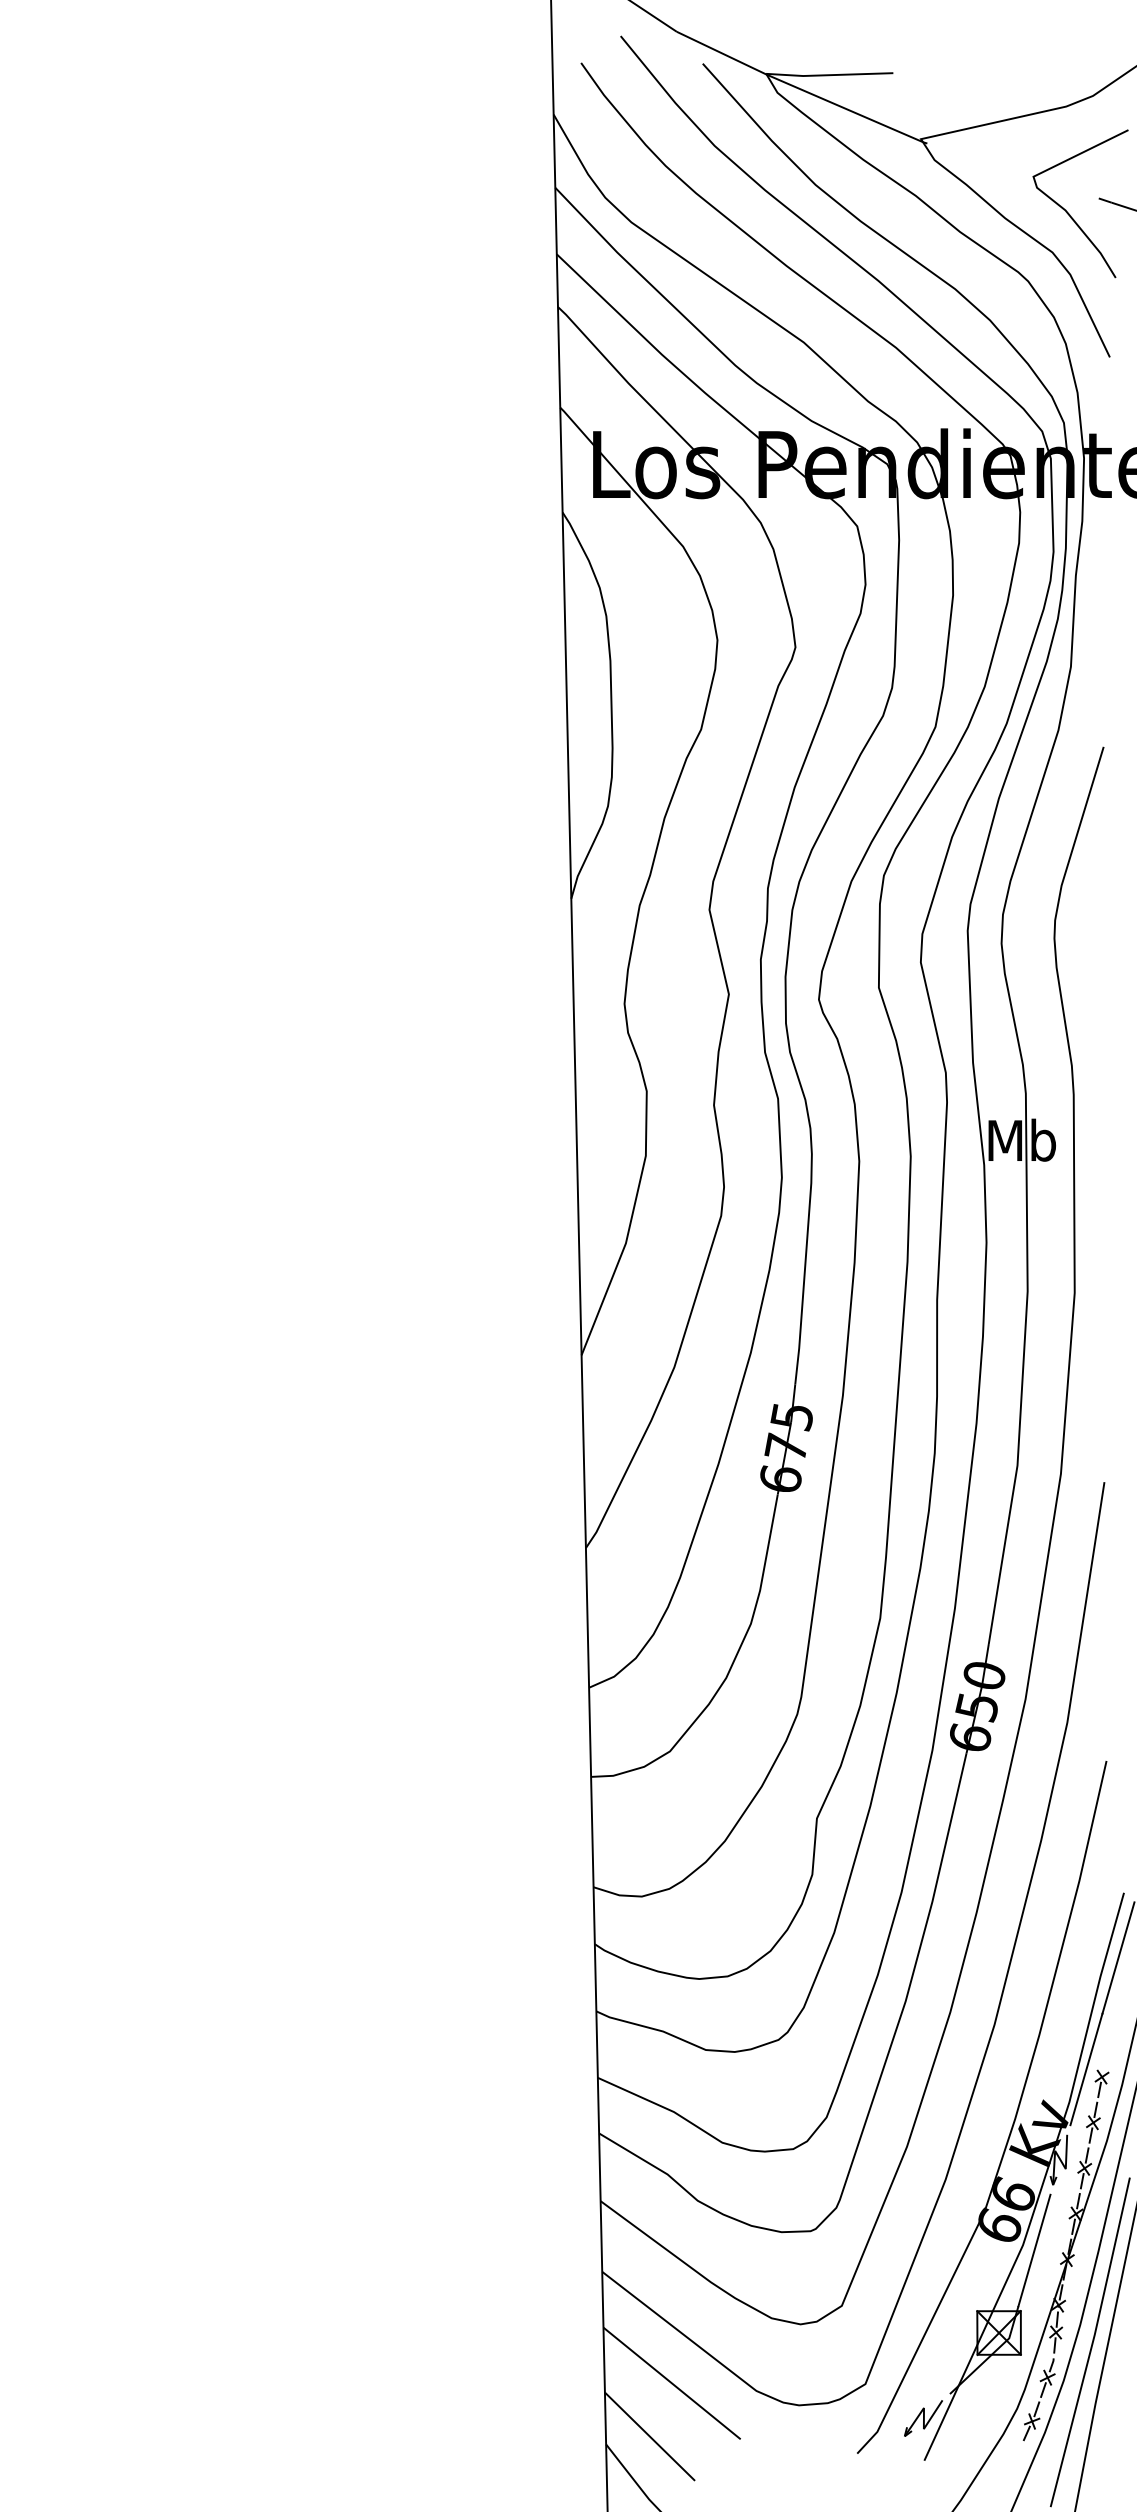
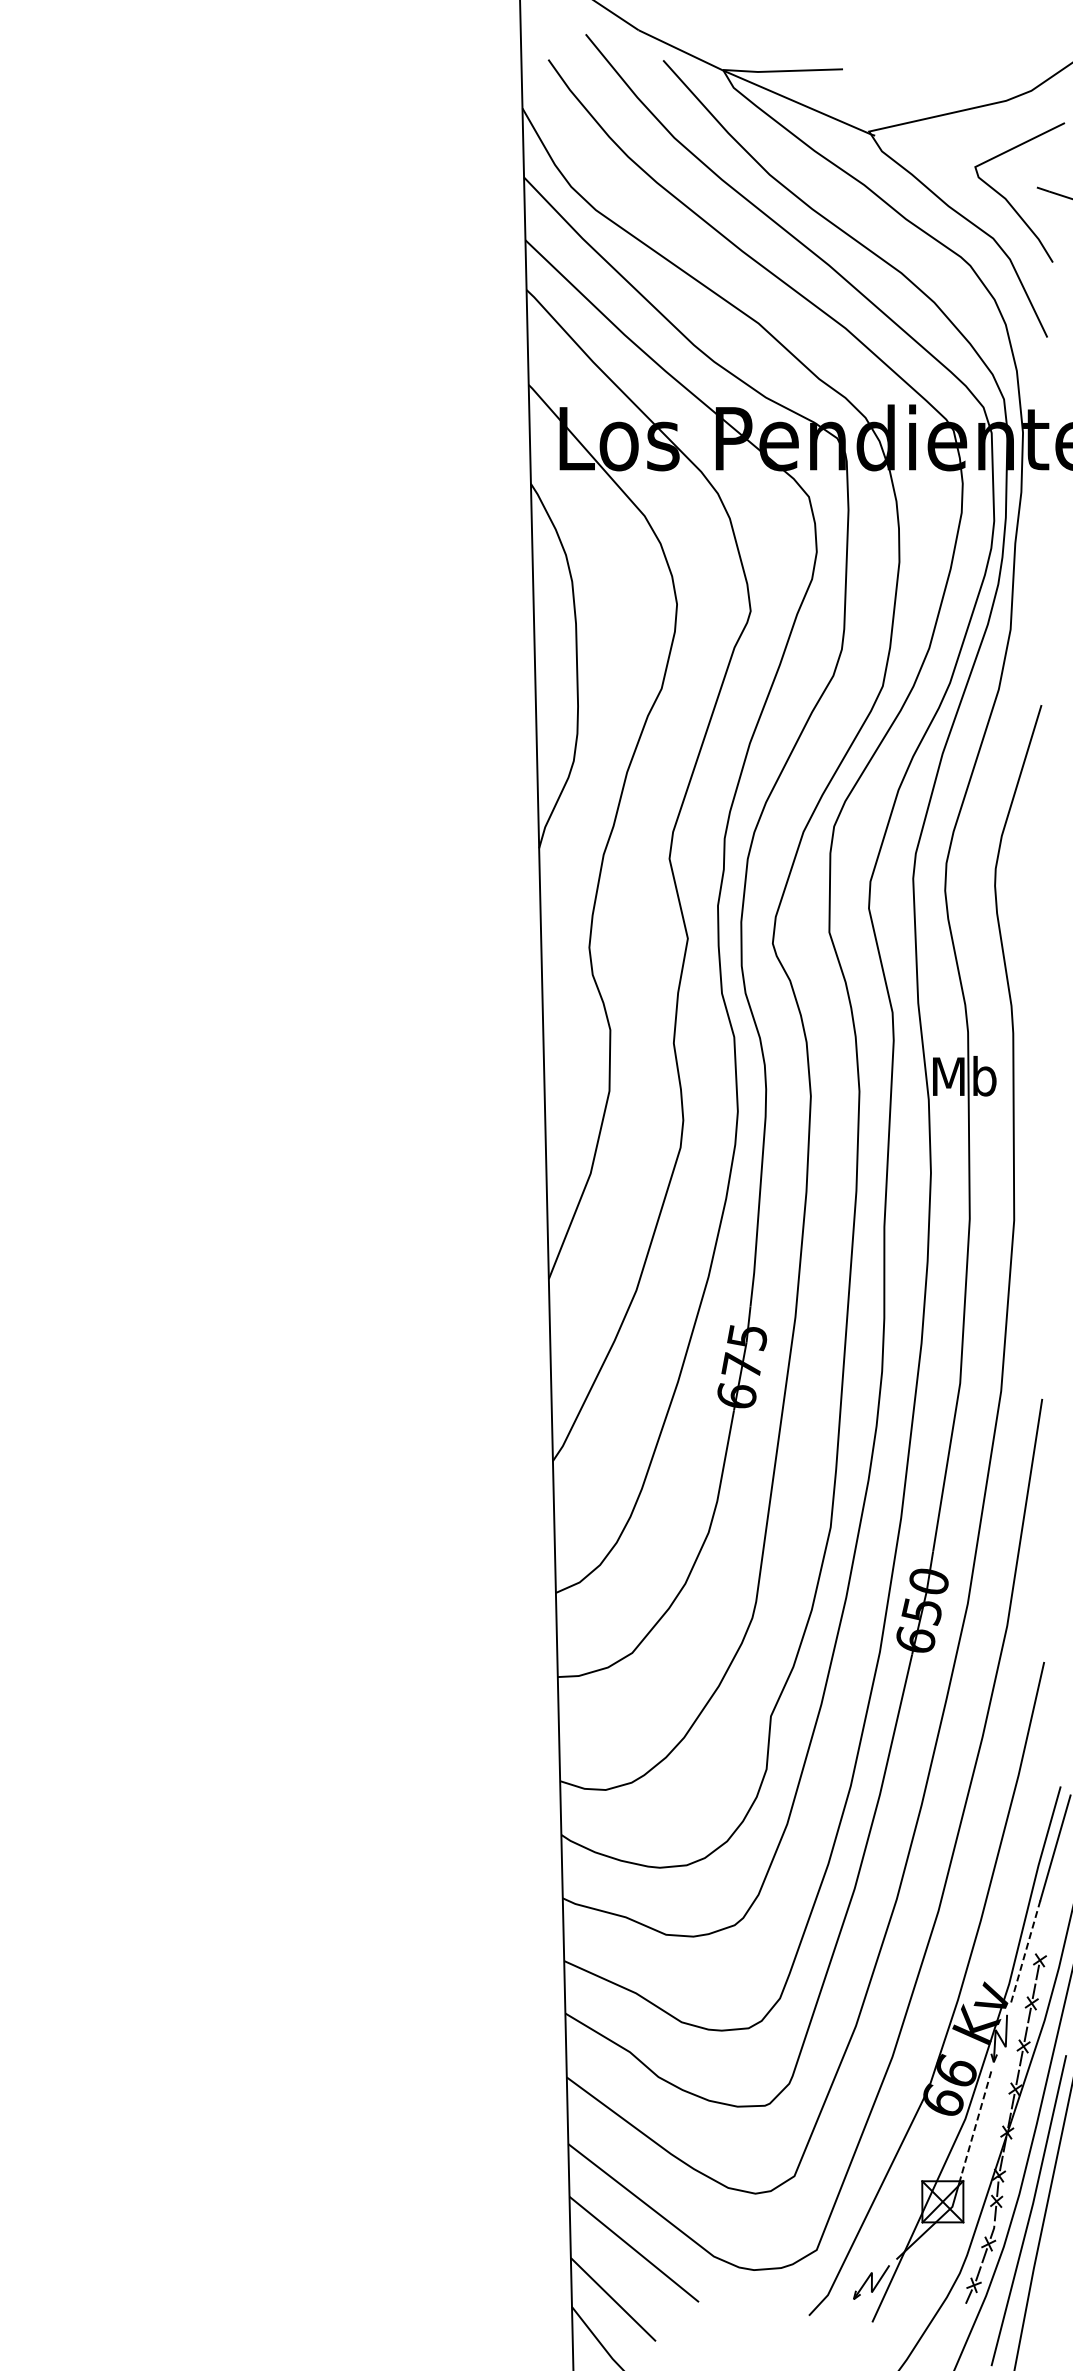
line: (1086, 2069) -> (1025, 1953), solid -> dashed
line: (1034, 2249) -> (976, 2123), solid -> dashed

